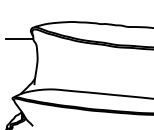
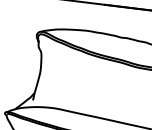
line: (19, 39) -> (21, 43), removed

